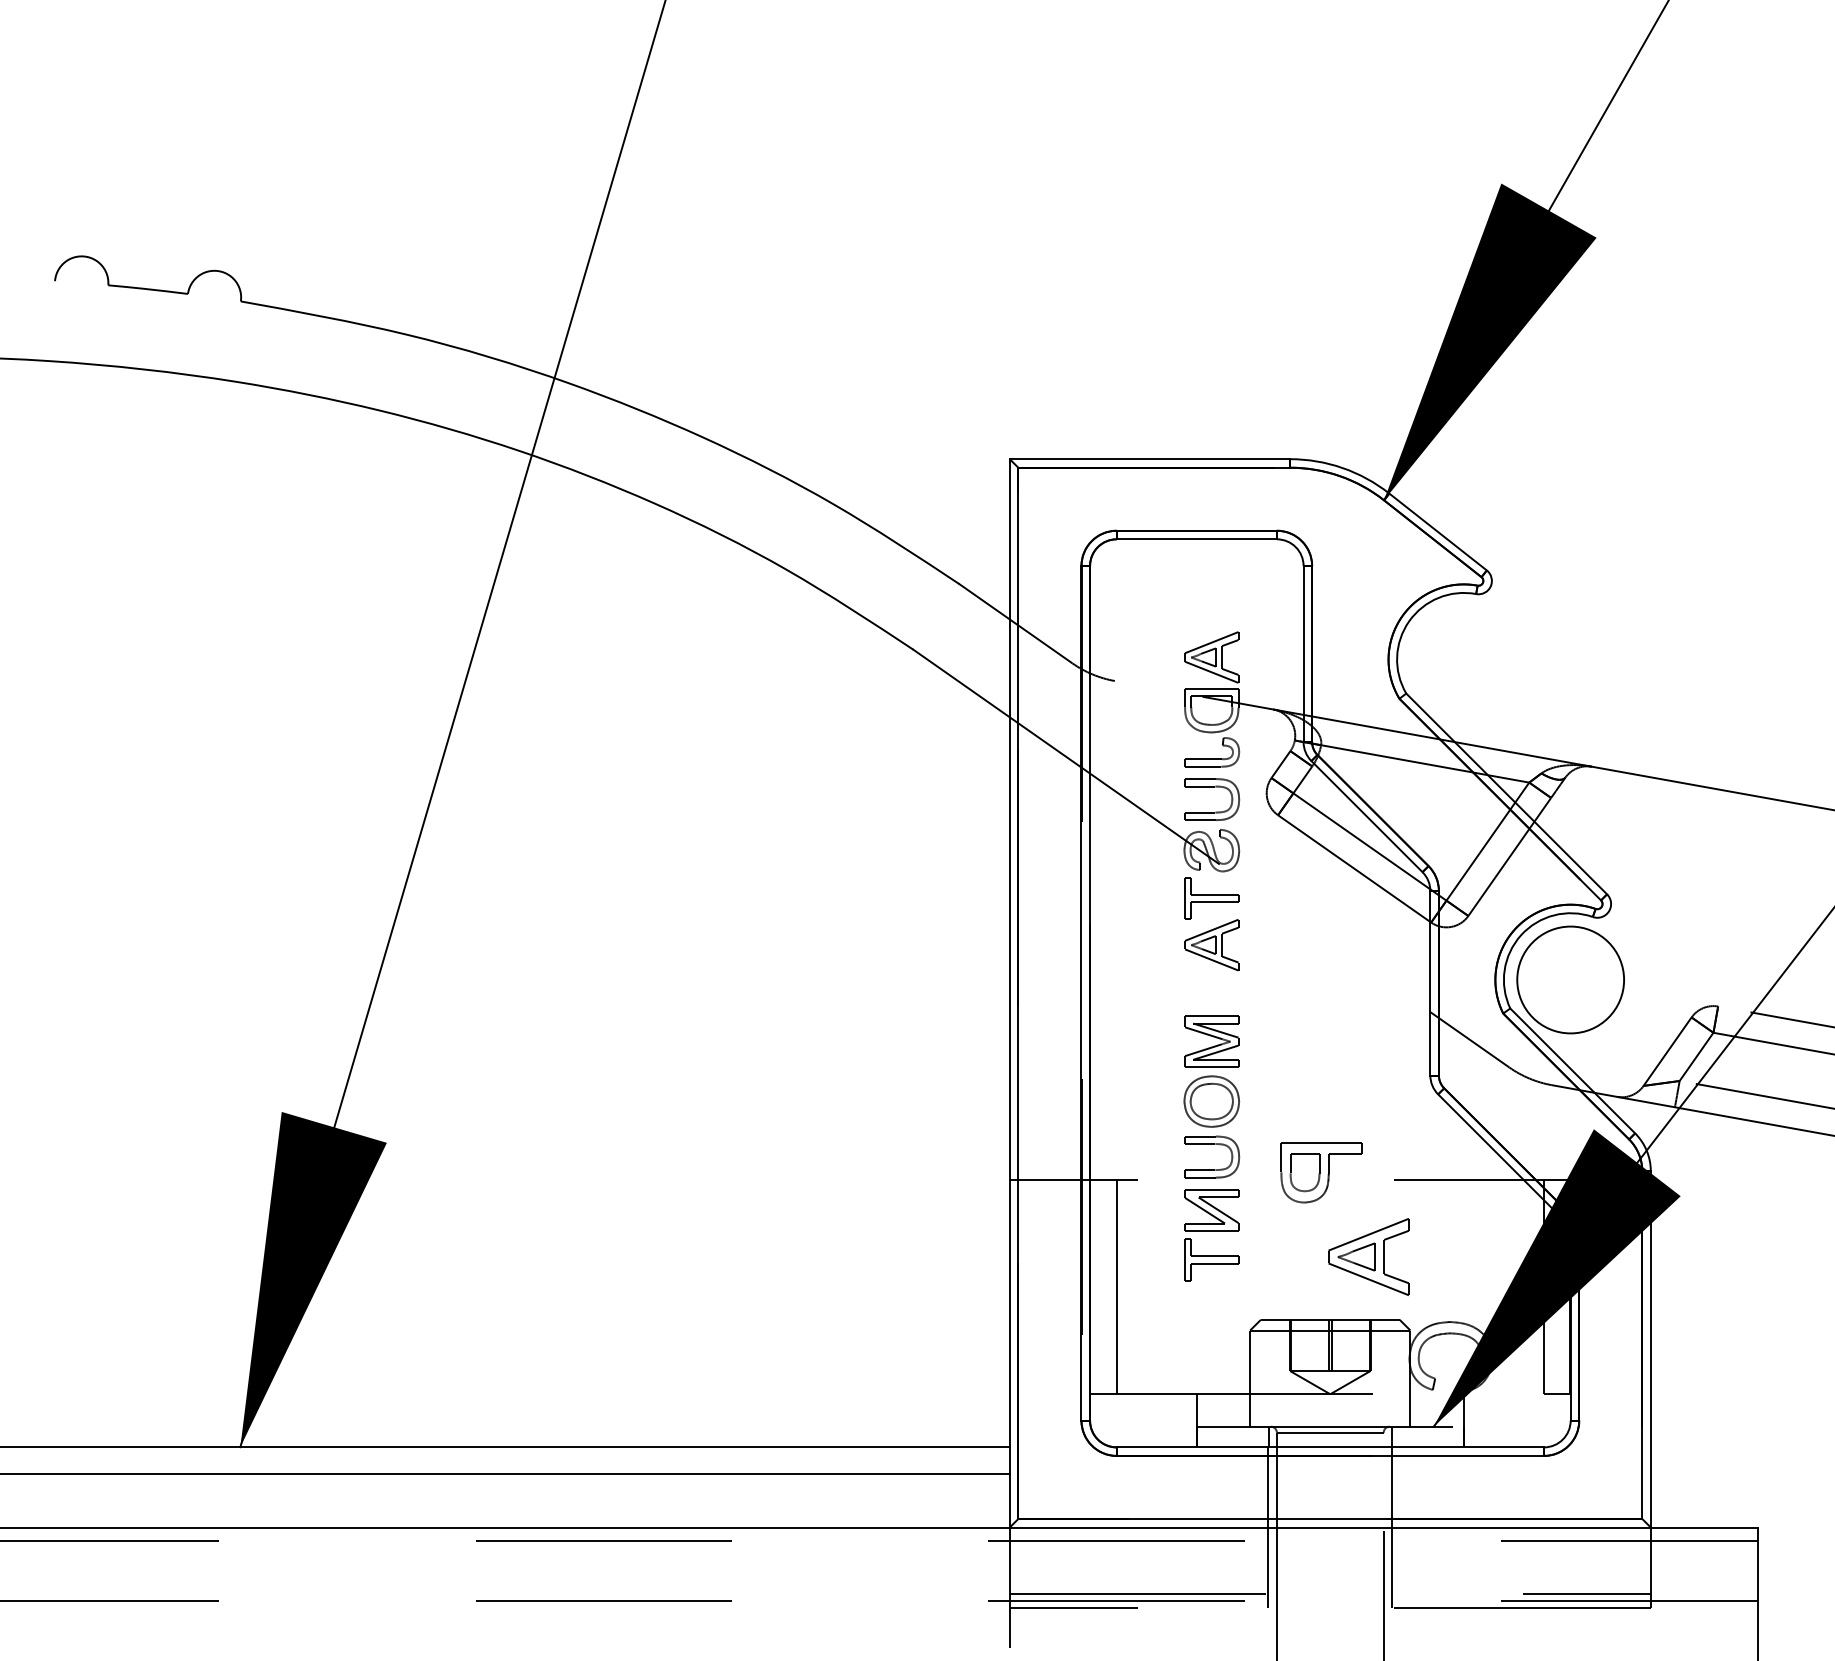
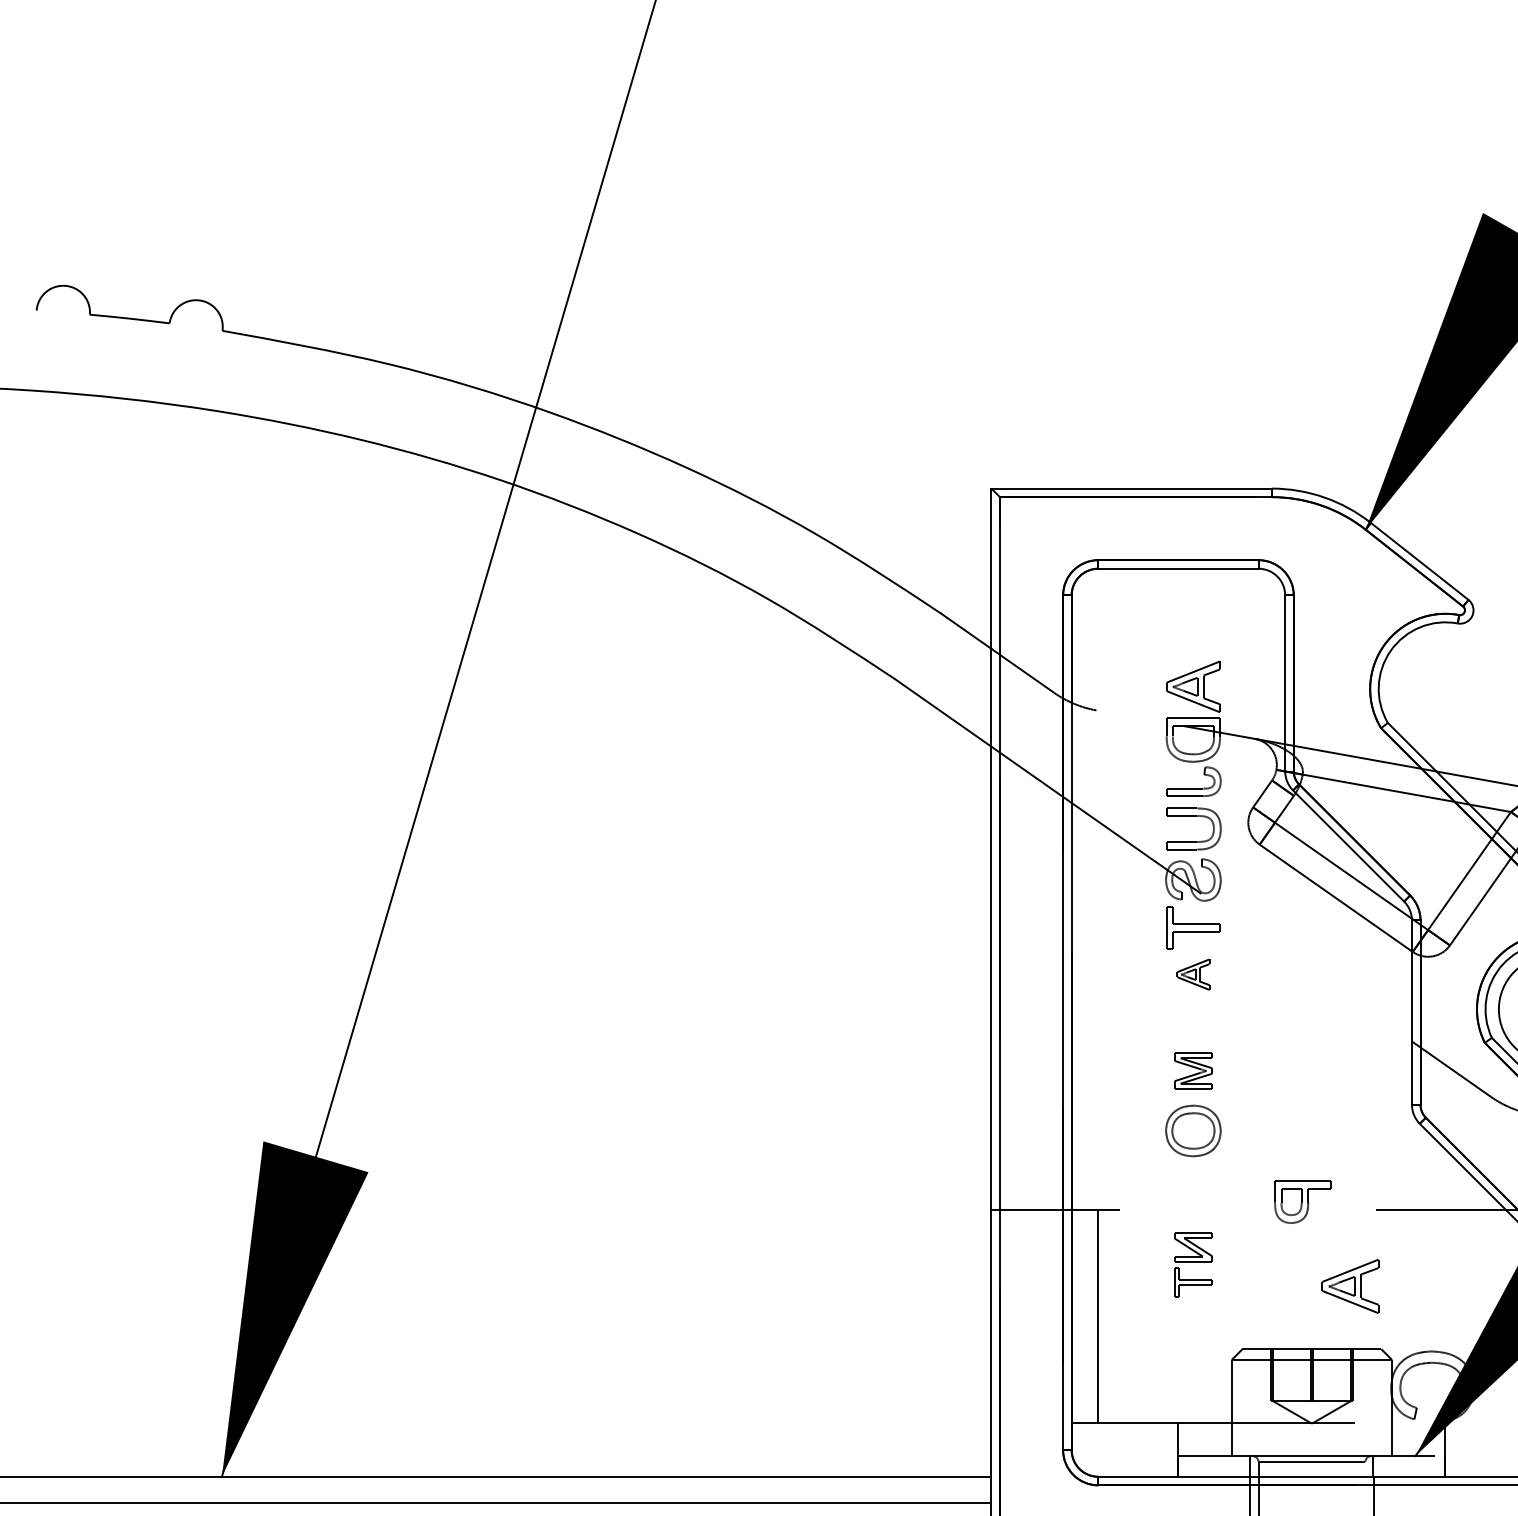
part: (1211, 945) -> (1193, 974), size x0.6
part: (1211, 1041) -> (1193, 1070), size x0.7
part: (1212, 1144) -> (1194, 1173), removed
part: (1321, 1172) -> (1303, 1201), size x0.7
part: (1211, 1235) -> (1193, 1264), size x0.7
part: (1368, 1256) -> (1350, 1285), size x0.7

